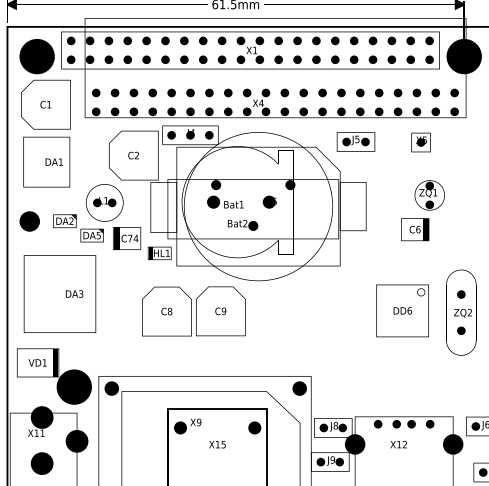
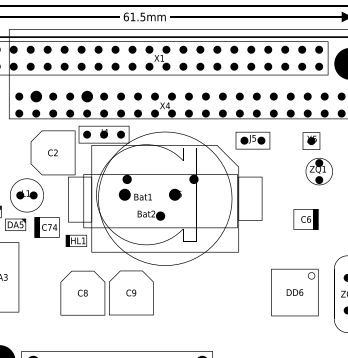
part: (114, 92) -> (35, 96), size x1.6
part: (171, 92) -> (86, 96), size x1.6
part: (429, 195) -> (319, 171), moved

